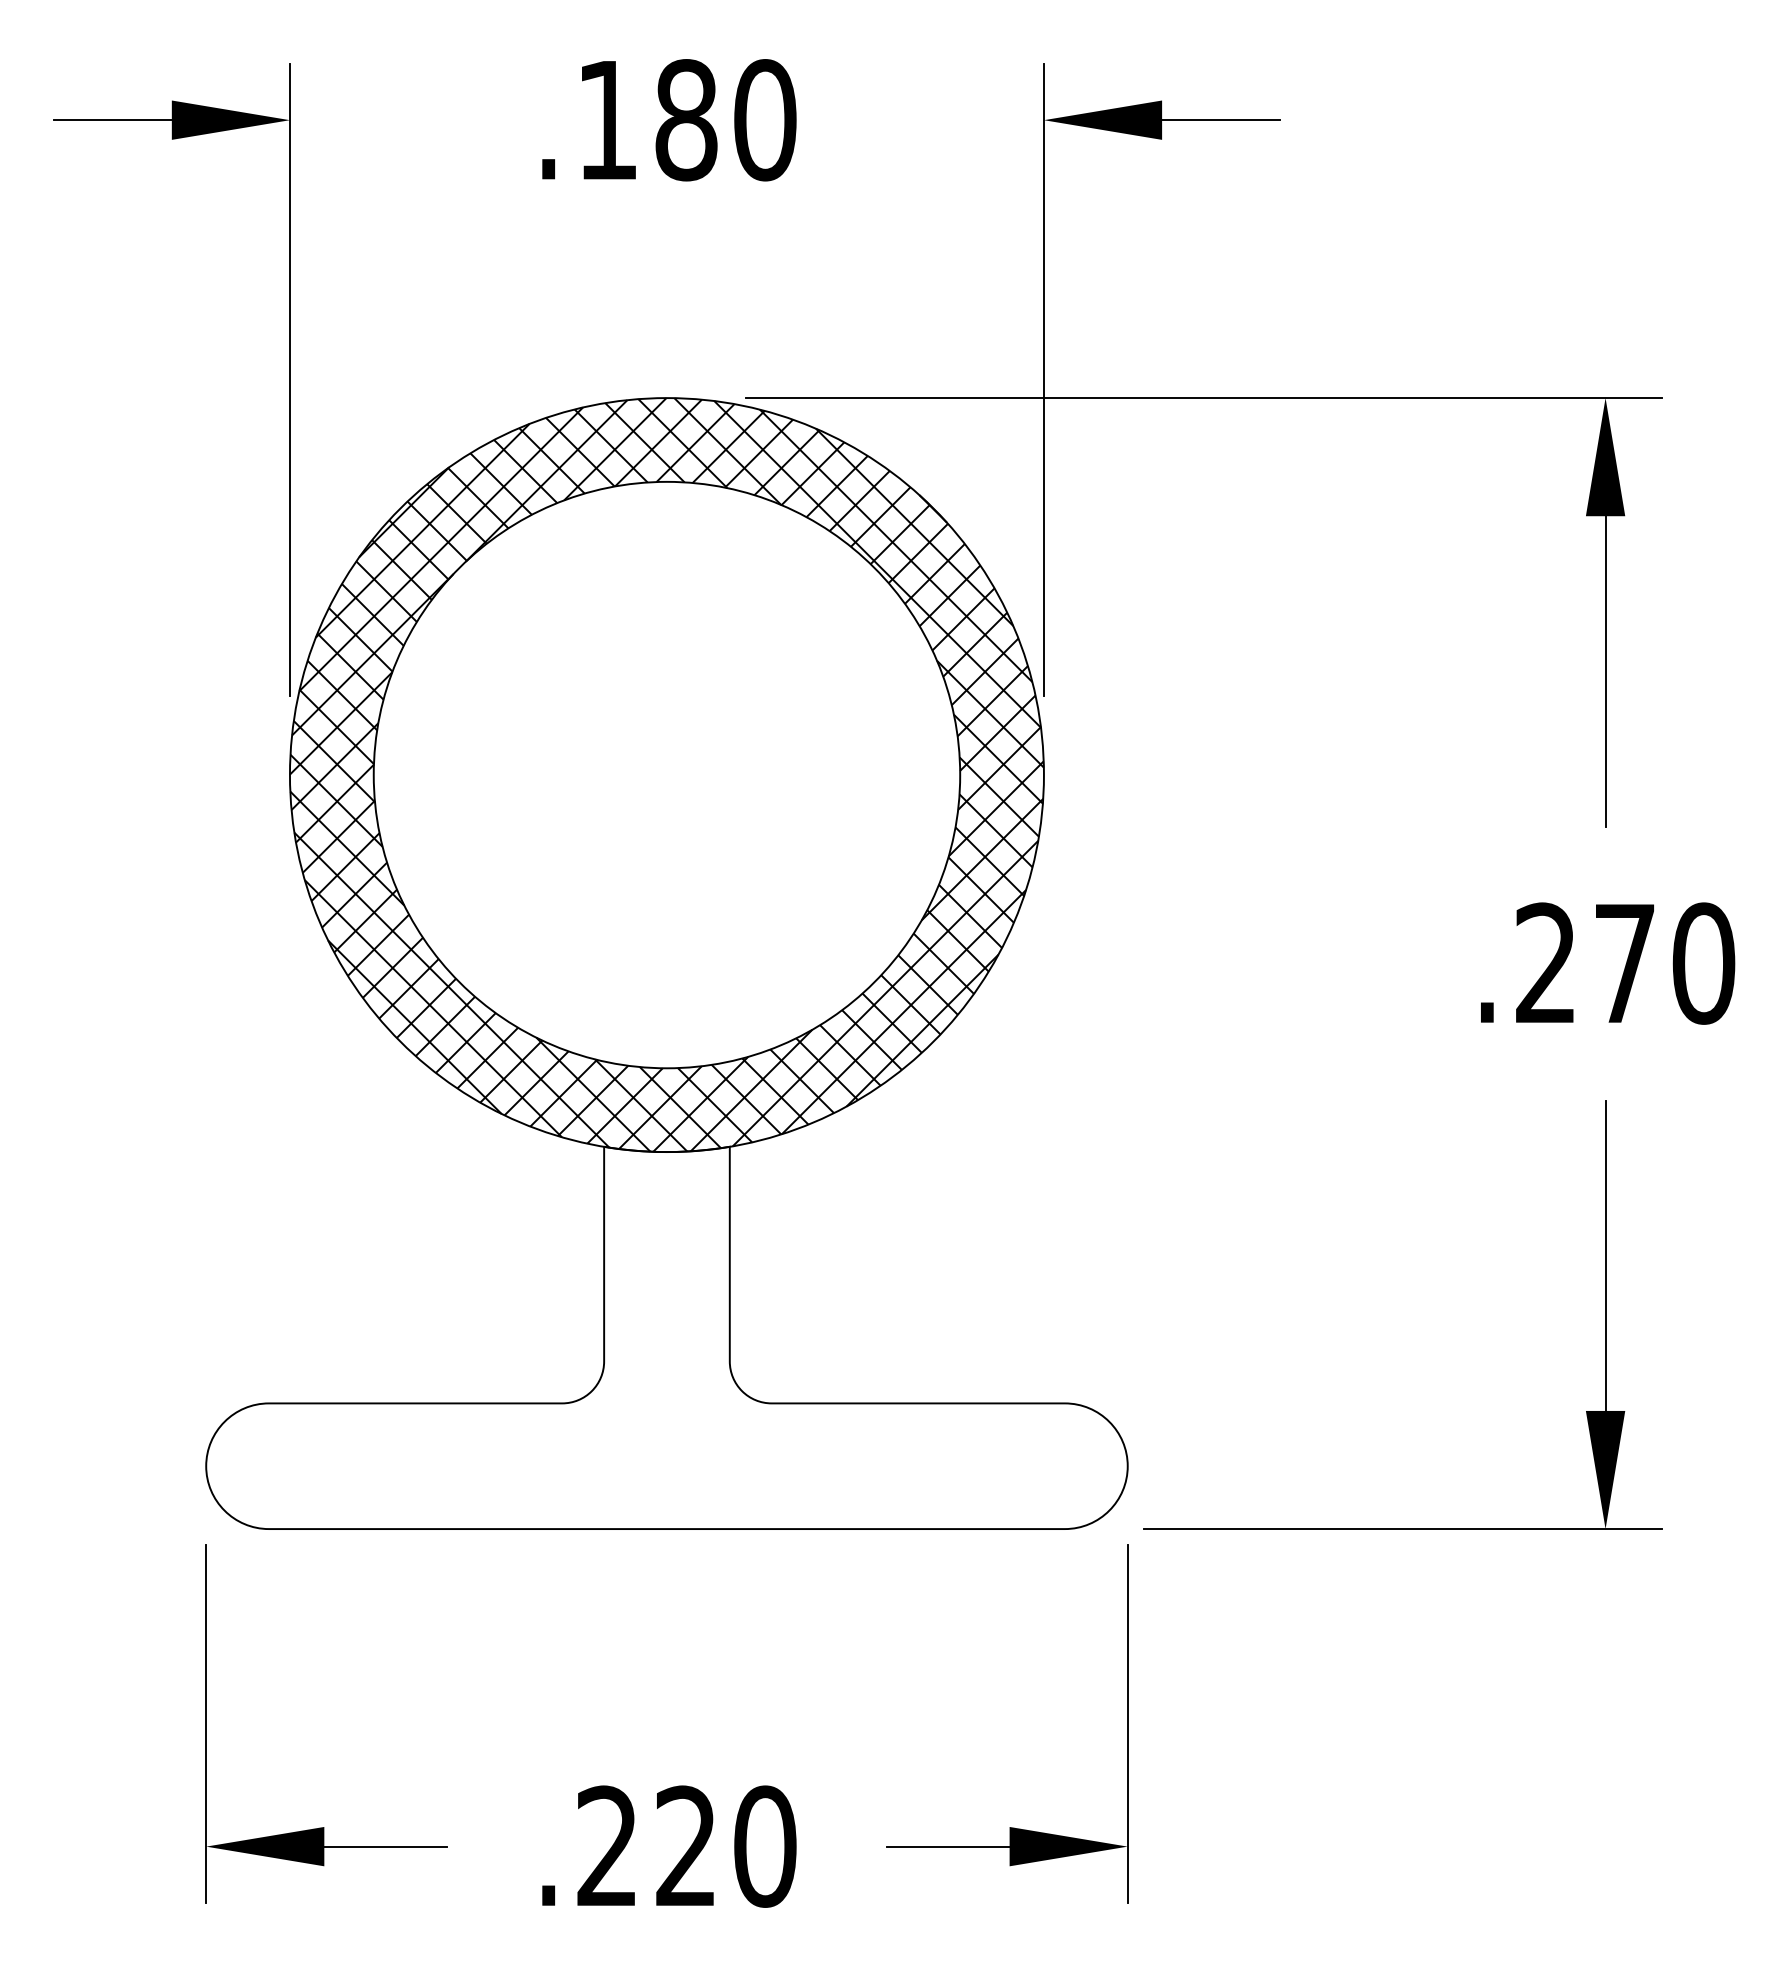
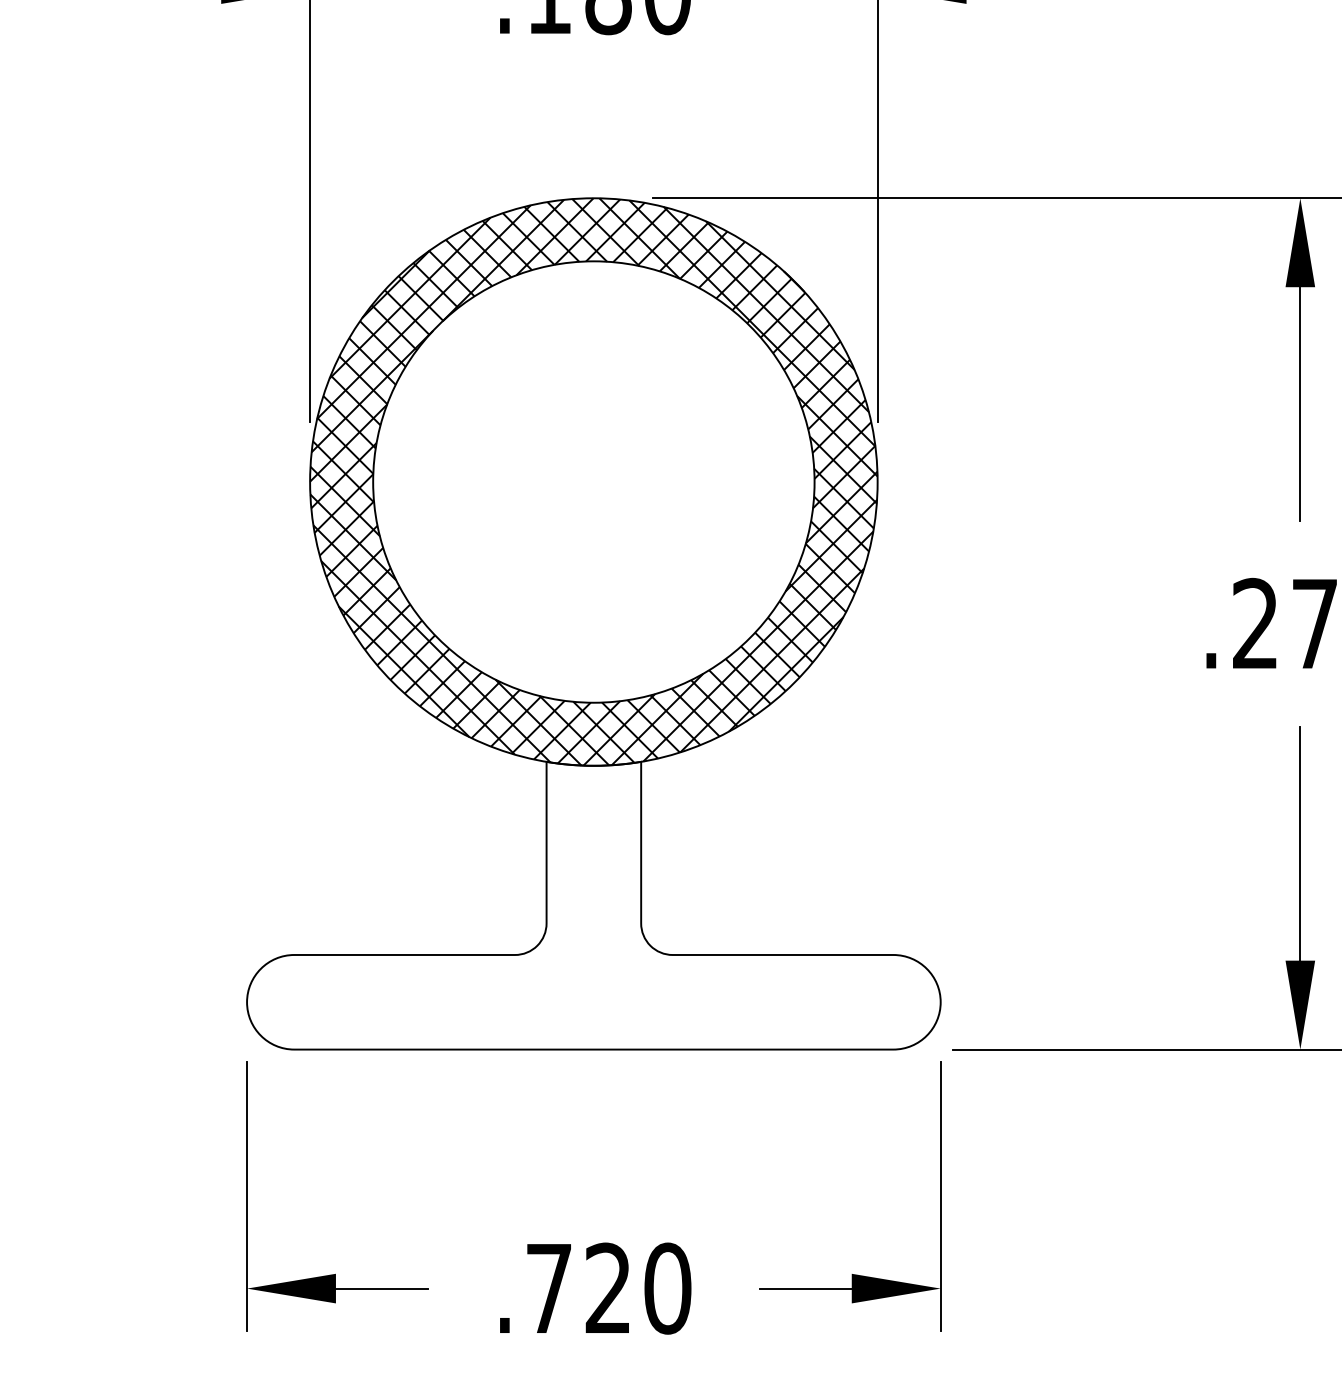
text: (606, 1845) -> (548, 1287), .220 -> .720

